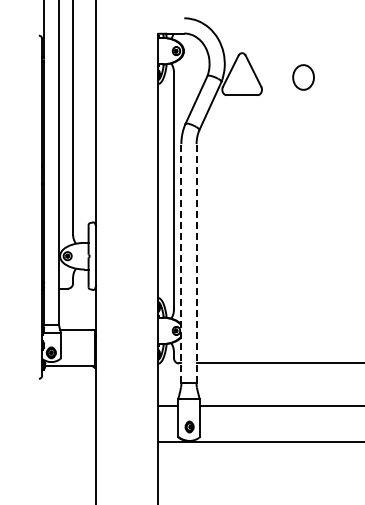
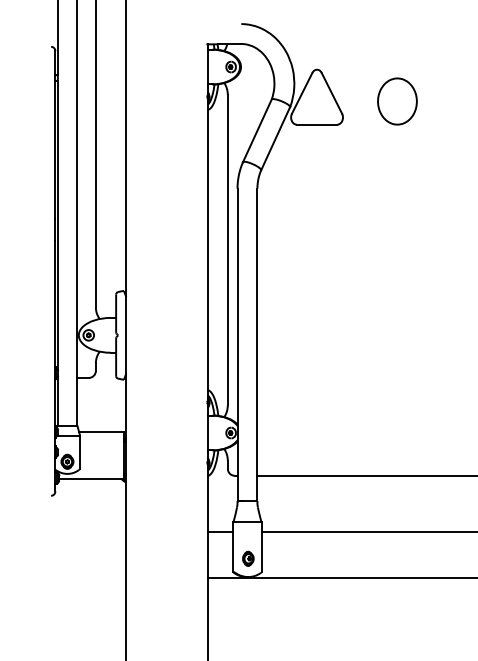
part: (303, 77) -> (397, 101), size x1.43
line: (181, 262) -> (237, 343), dashed -> solid
line: (196, 262) -> (257, 343), dashed -> solid

